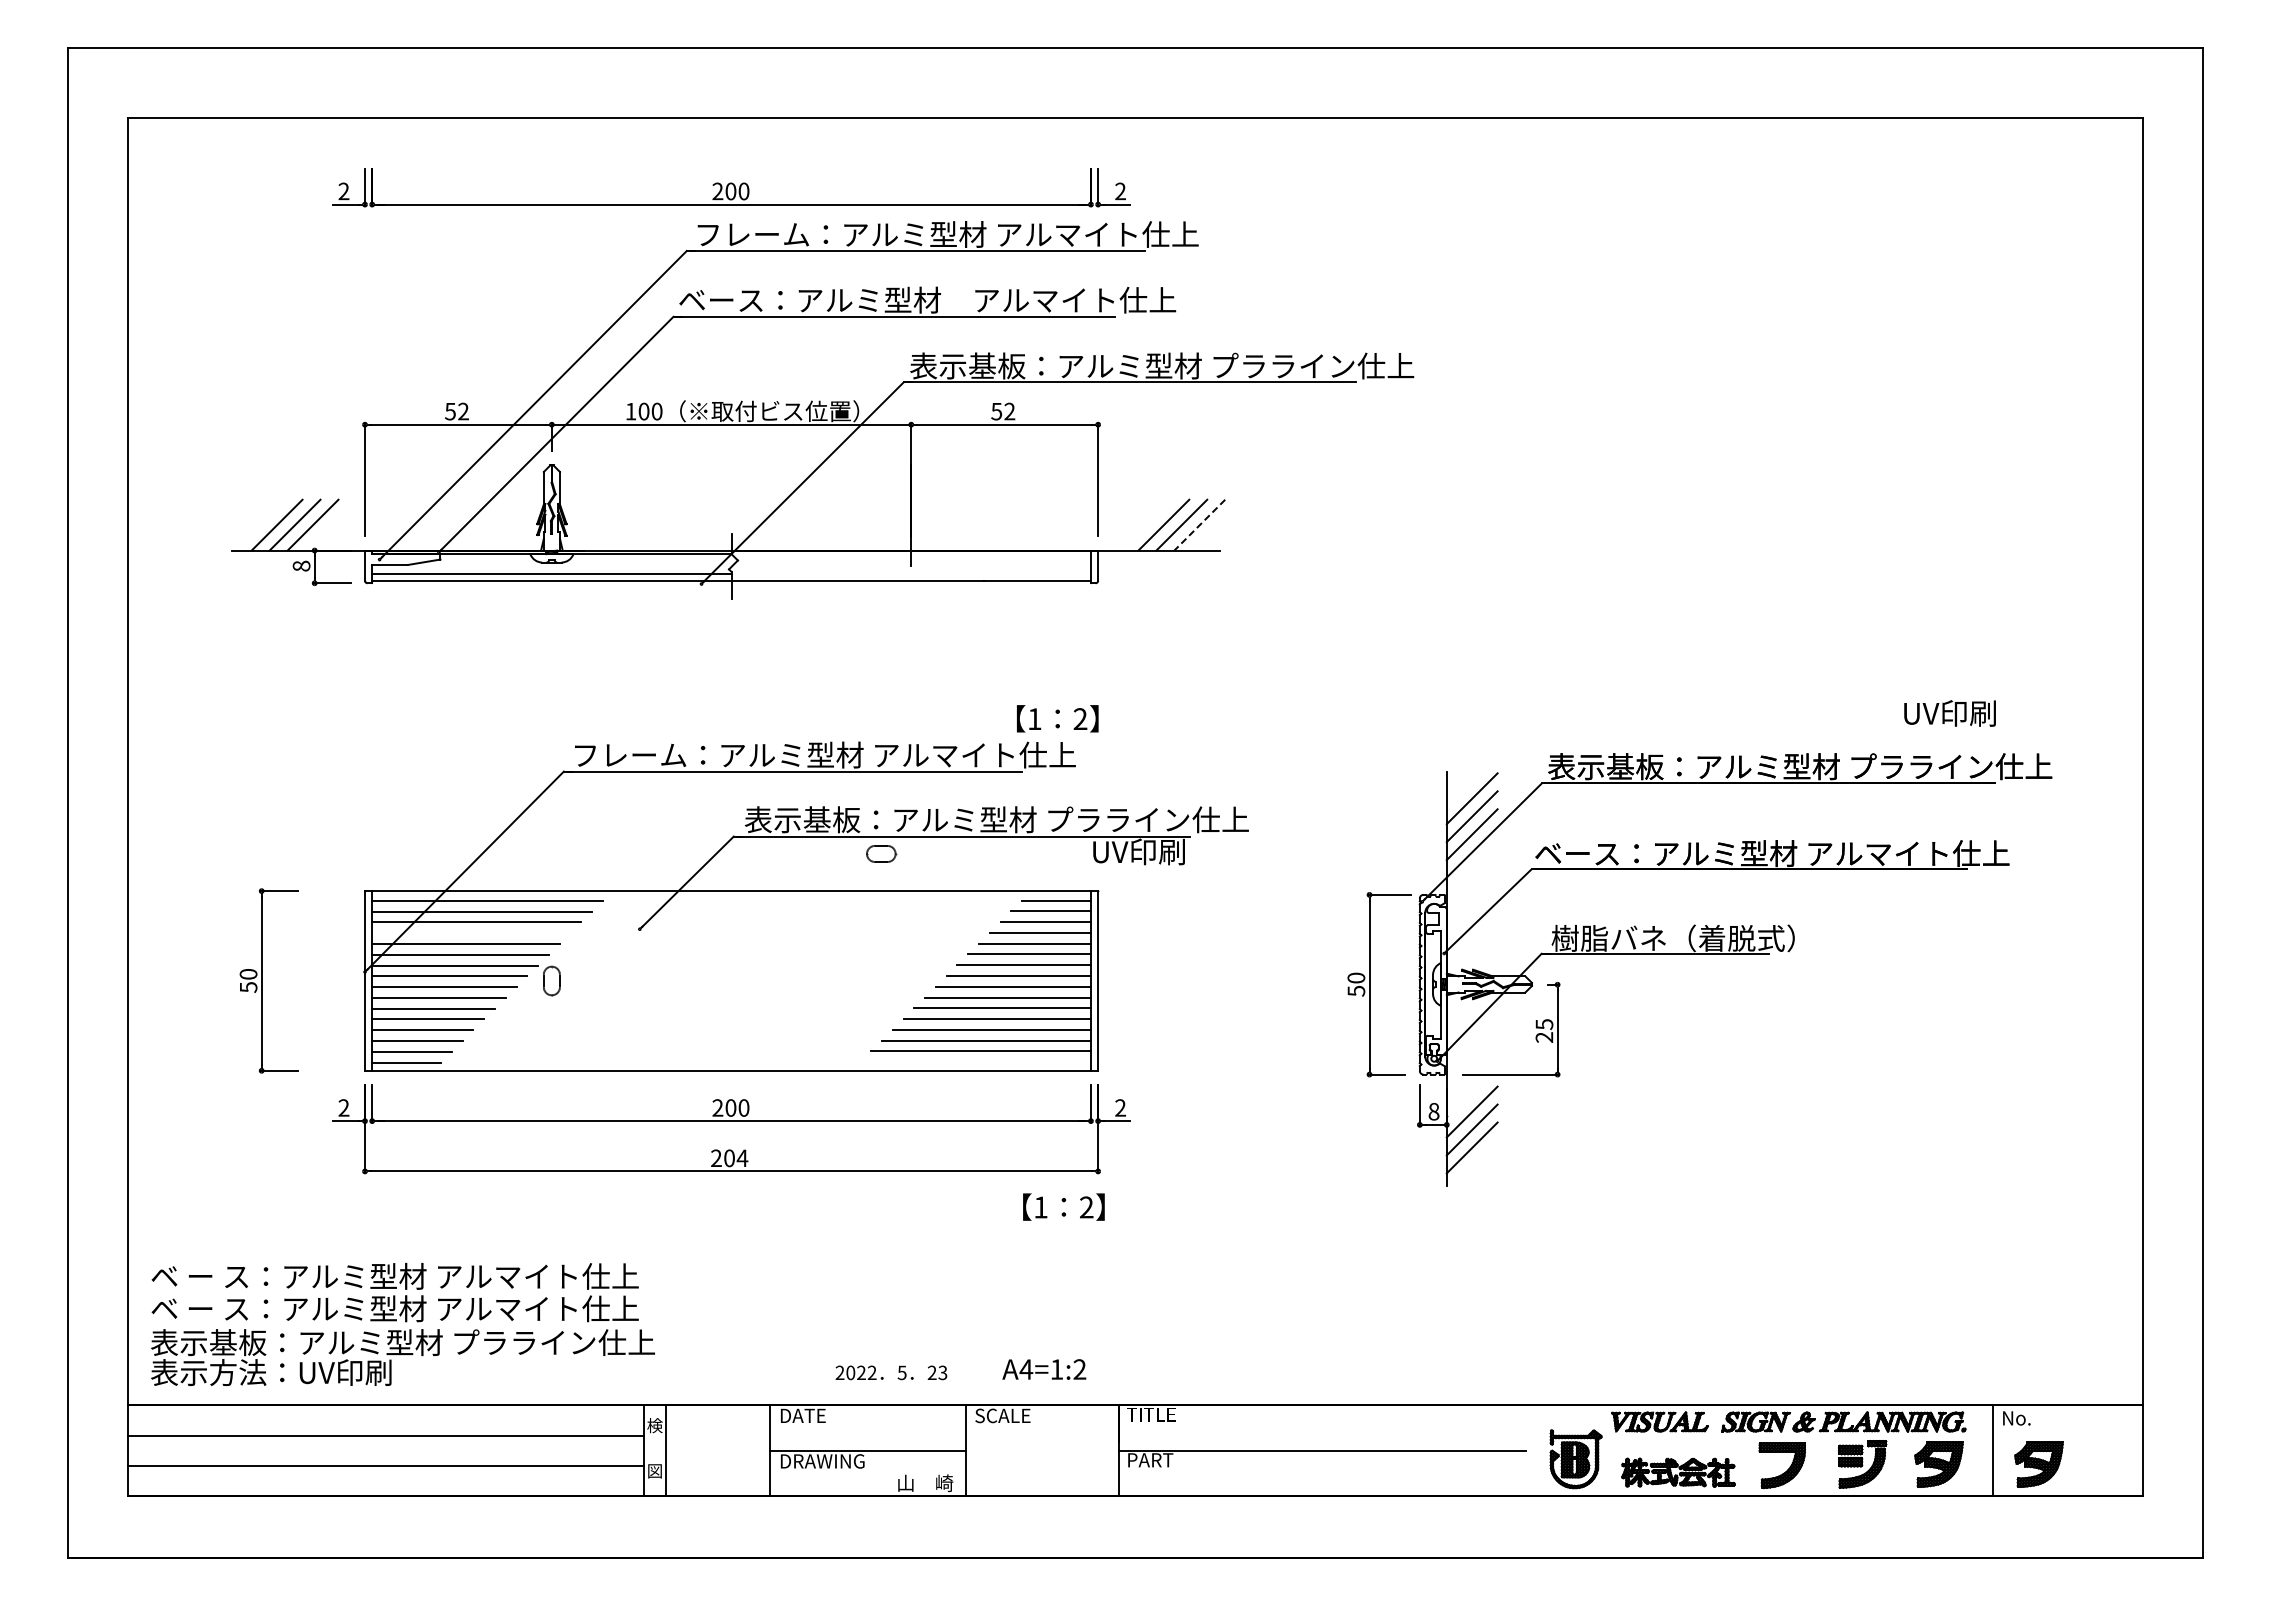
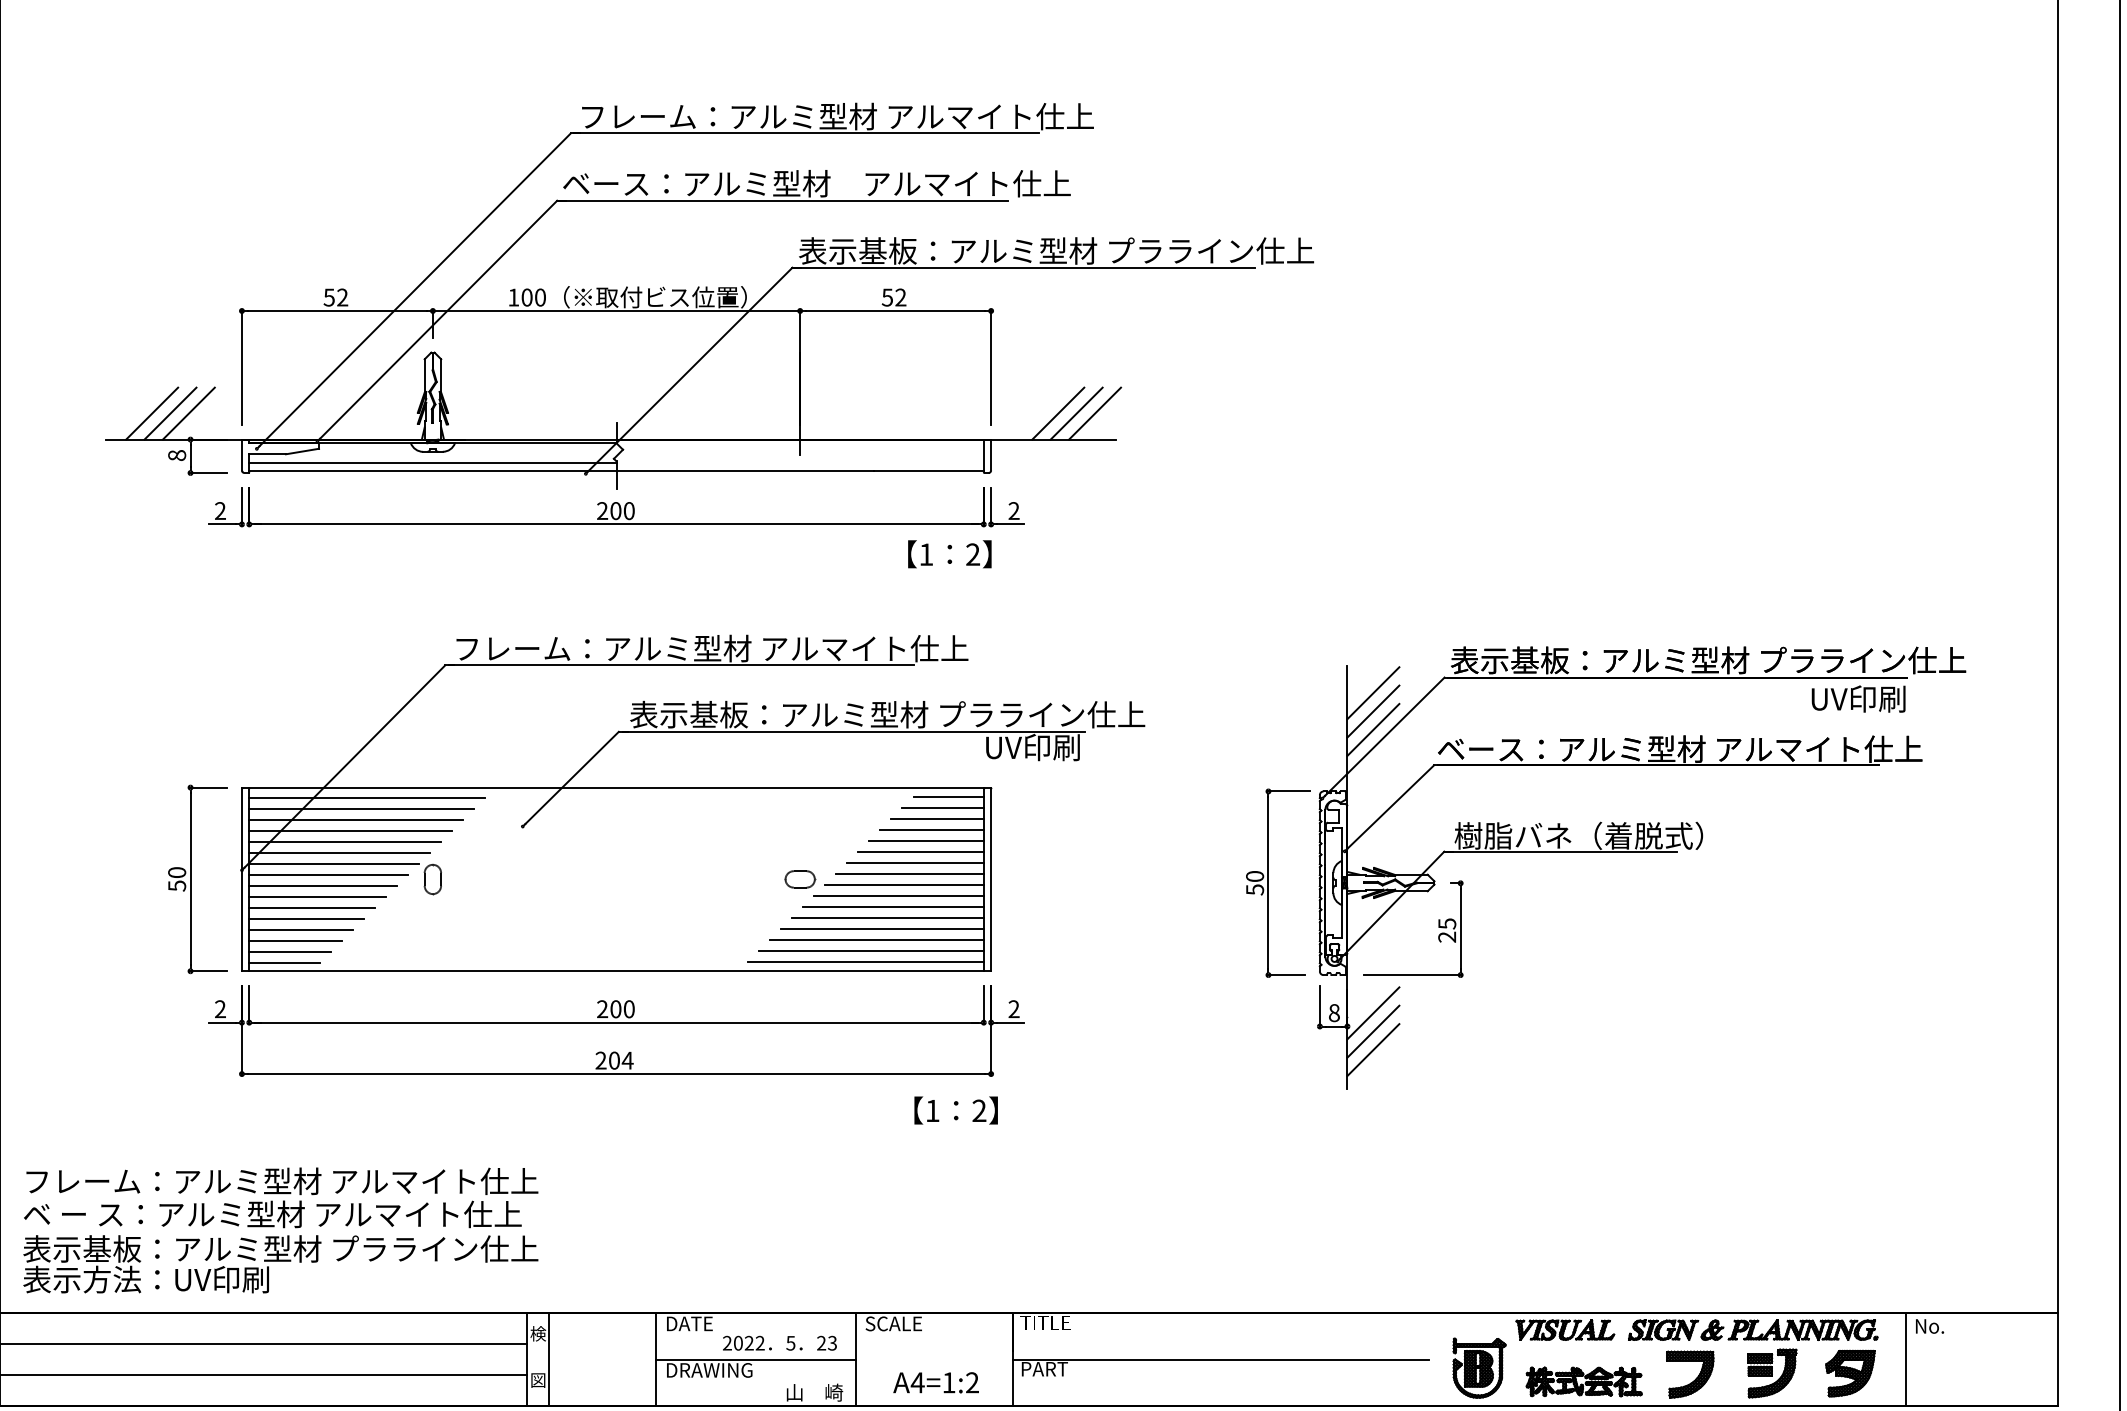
part: (731, 187) -> (616, 506), moved
line: (1199, 525) -> (1094, 413), dashed -> solid
text: (1949, 713) -> (1858, 699), moved
text: (1057, 718) -> (949, 553), moved
part: (881, 853) -> (800, 878), moved
line: (471, 933) -> (350, 830), added
part: (268, 980) -> (197, 878), moved
line: (975, 1062) -> (865, 962), added
text: (403, 1275) -> (281, 1180), ベ ー ス：アルミ型材 アルマイト仕上 -> フレーム：アルミ型材 アルマイト仕上
text: (1044, 1369) -> (936, 1382), moved
text: (891, 1372) -> (779, 1342), moved
part: (2038, 1464) -> (1952, 1373), removed

